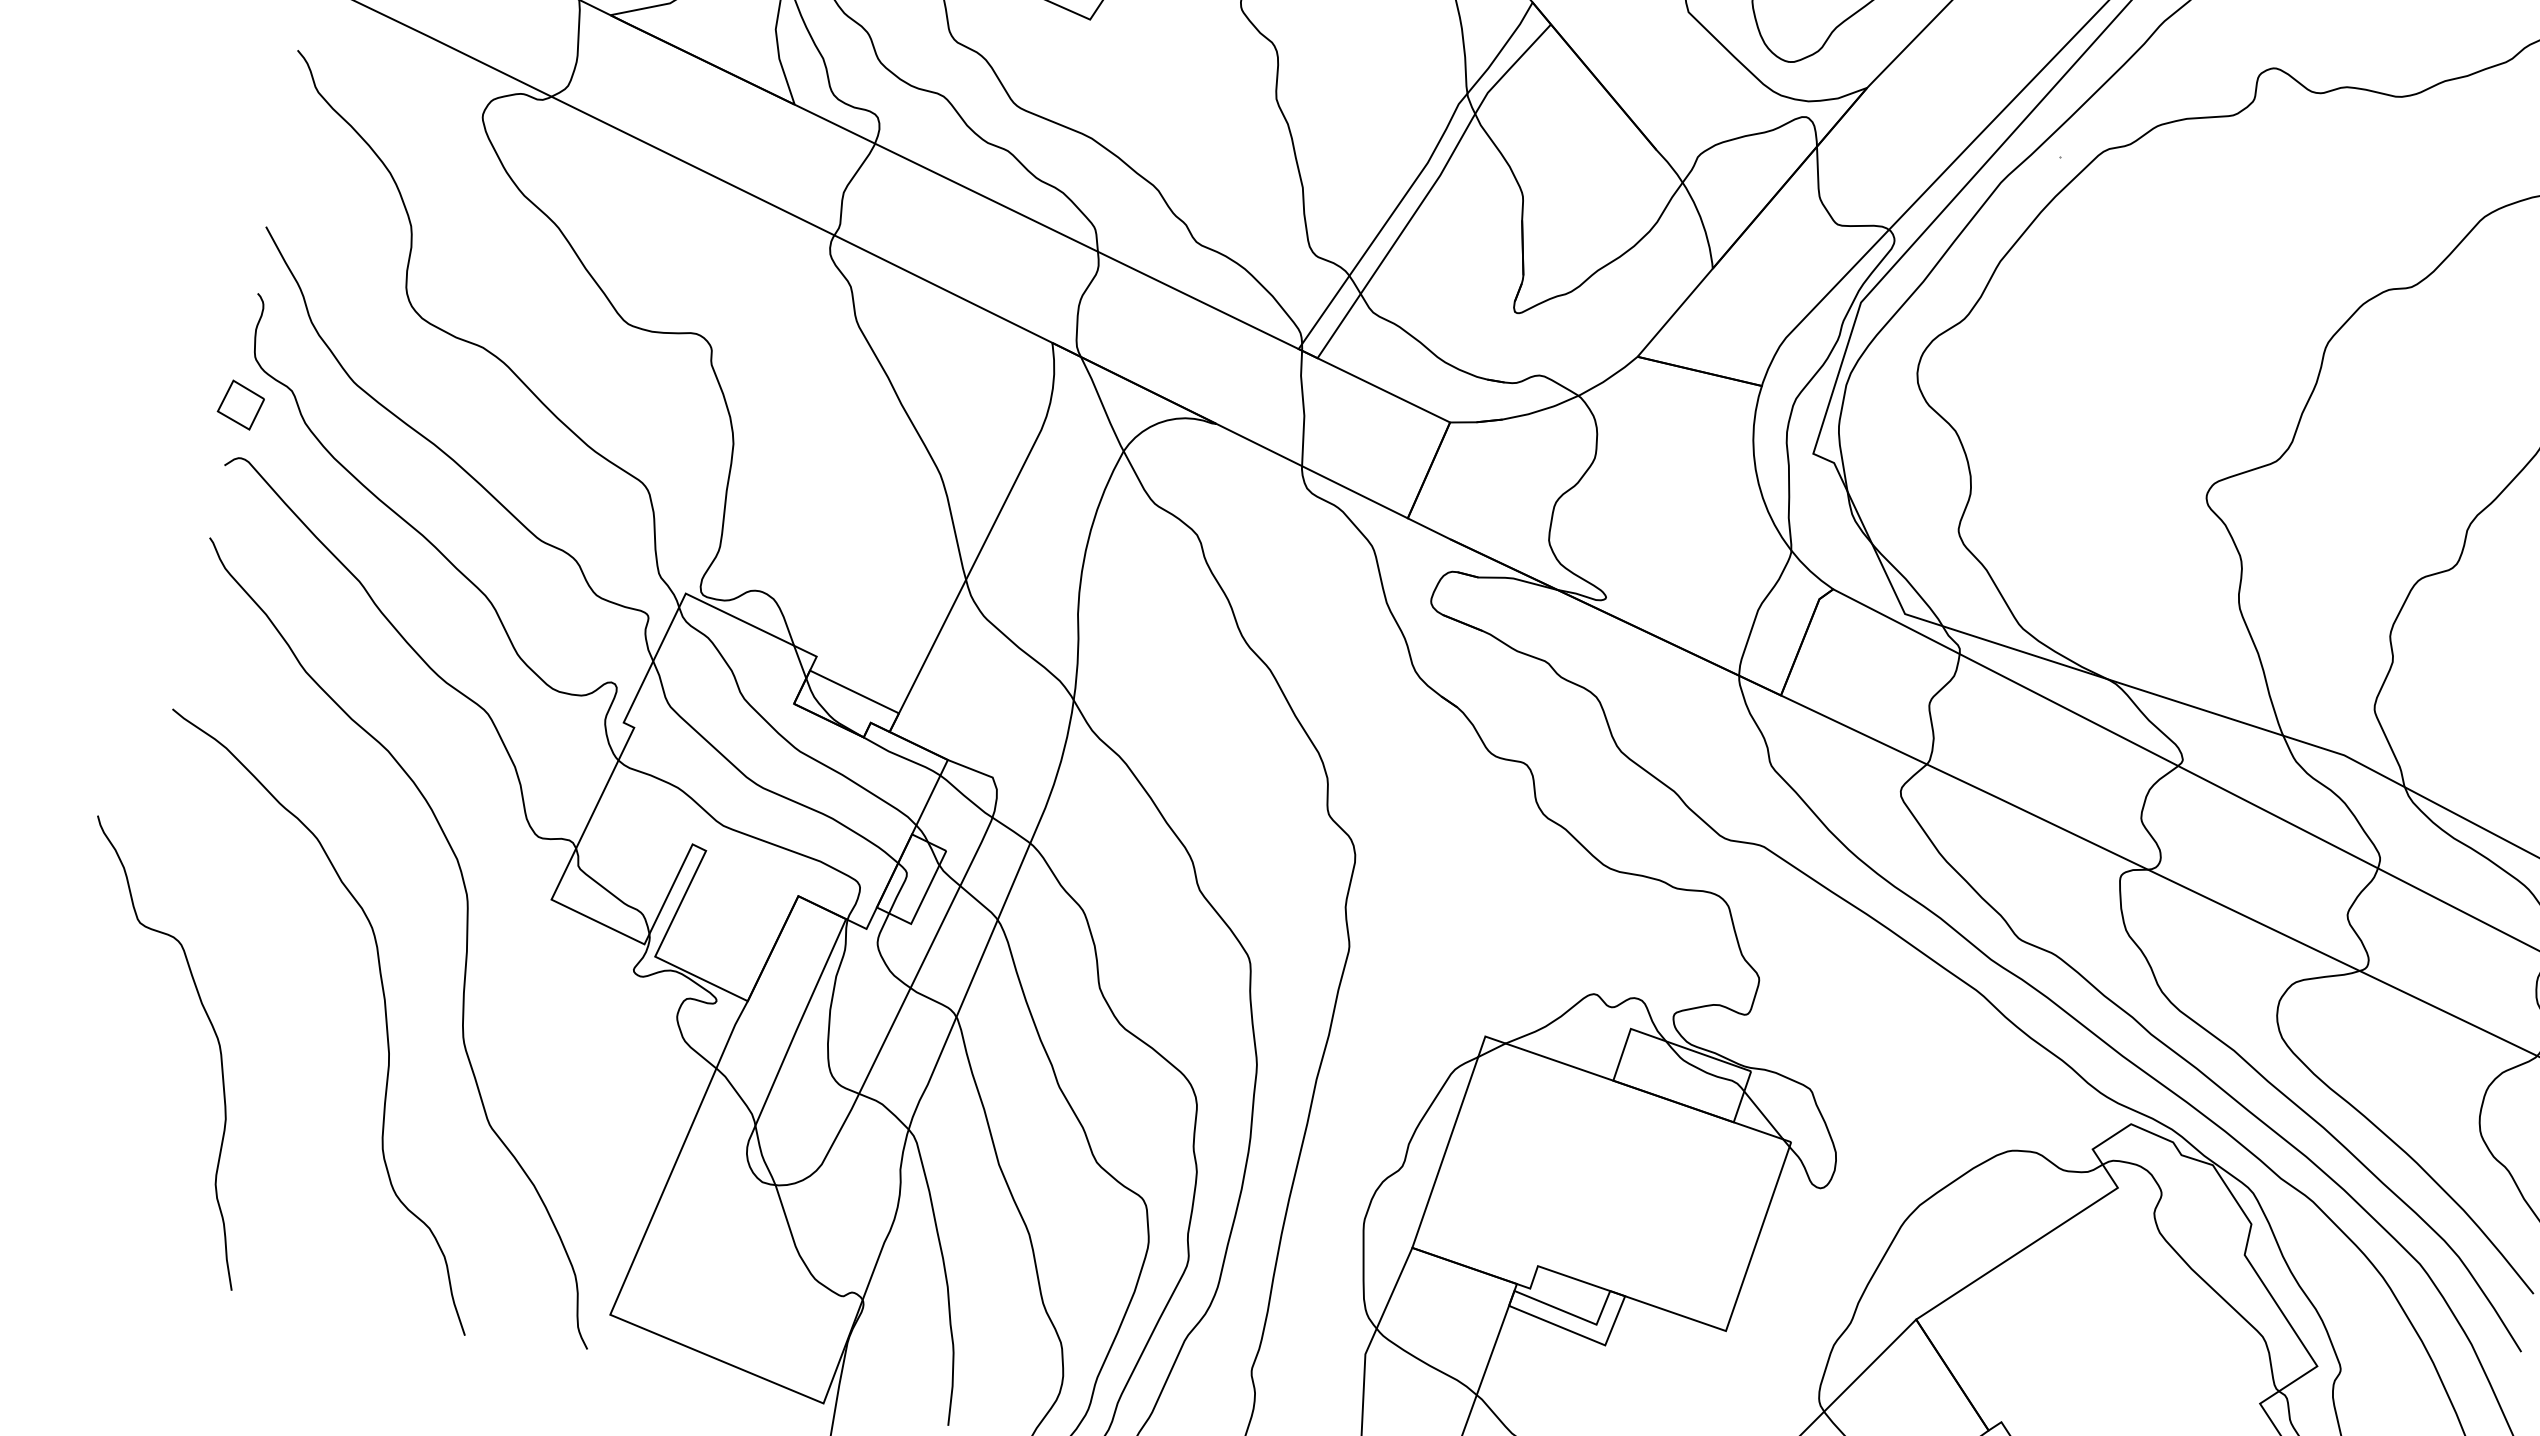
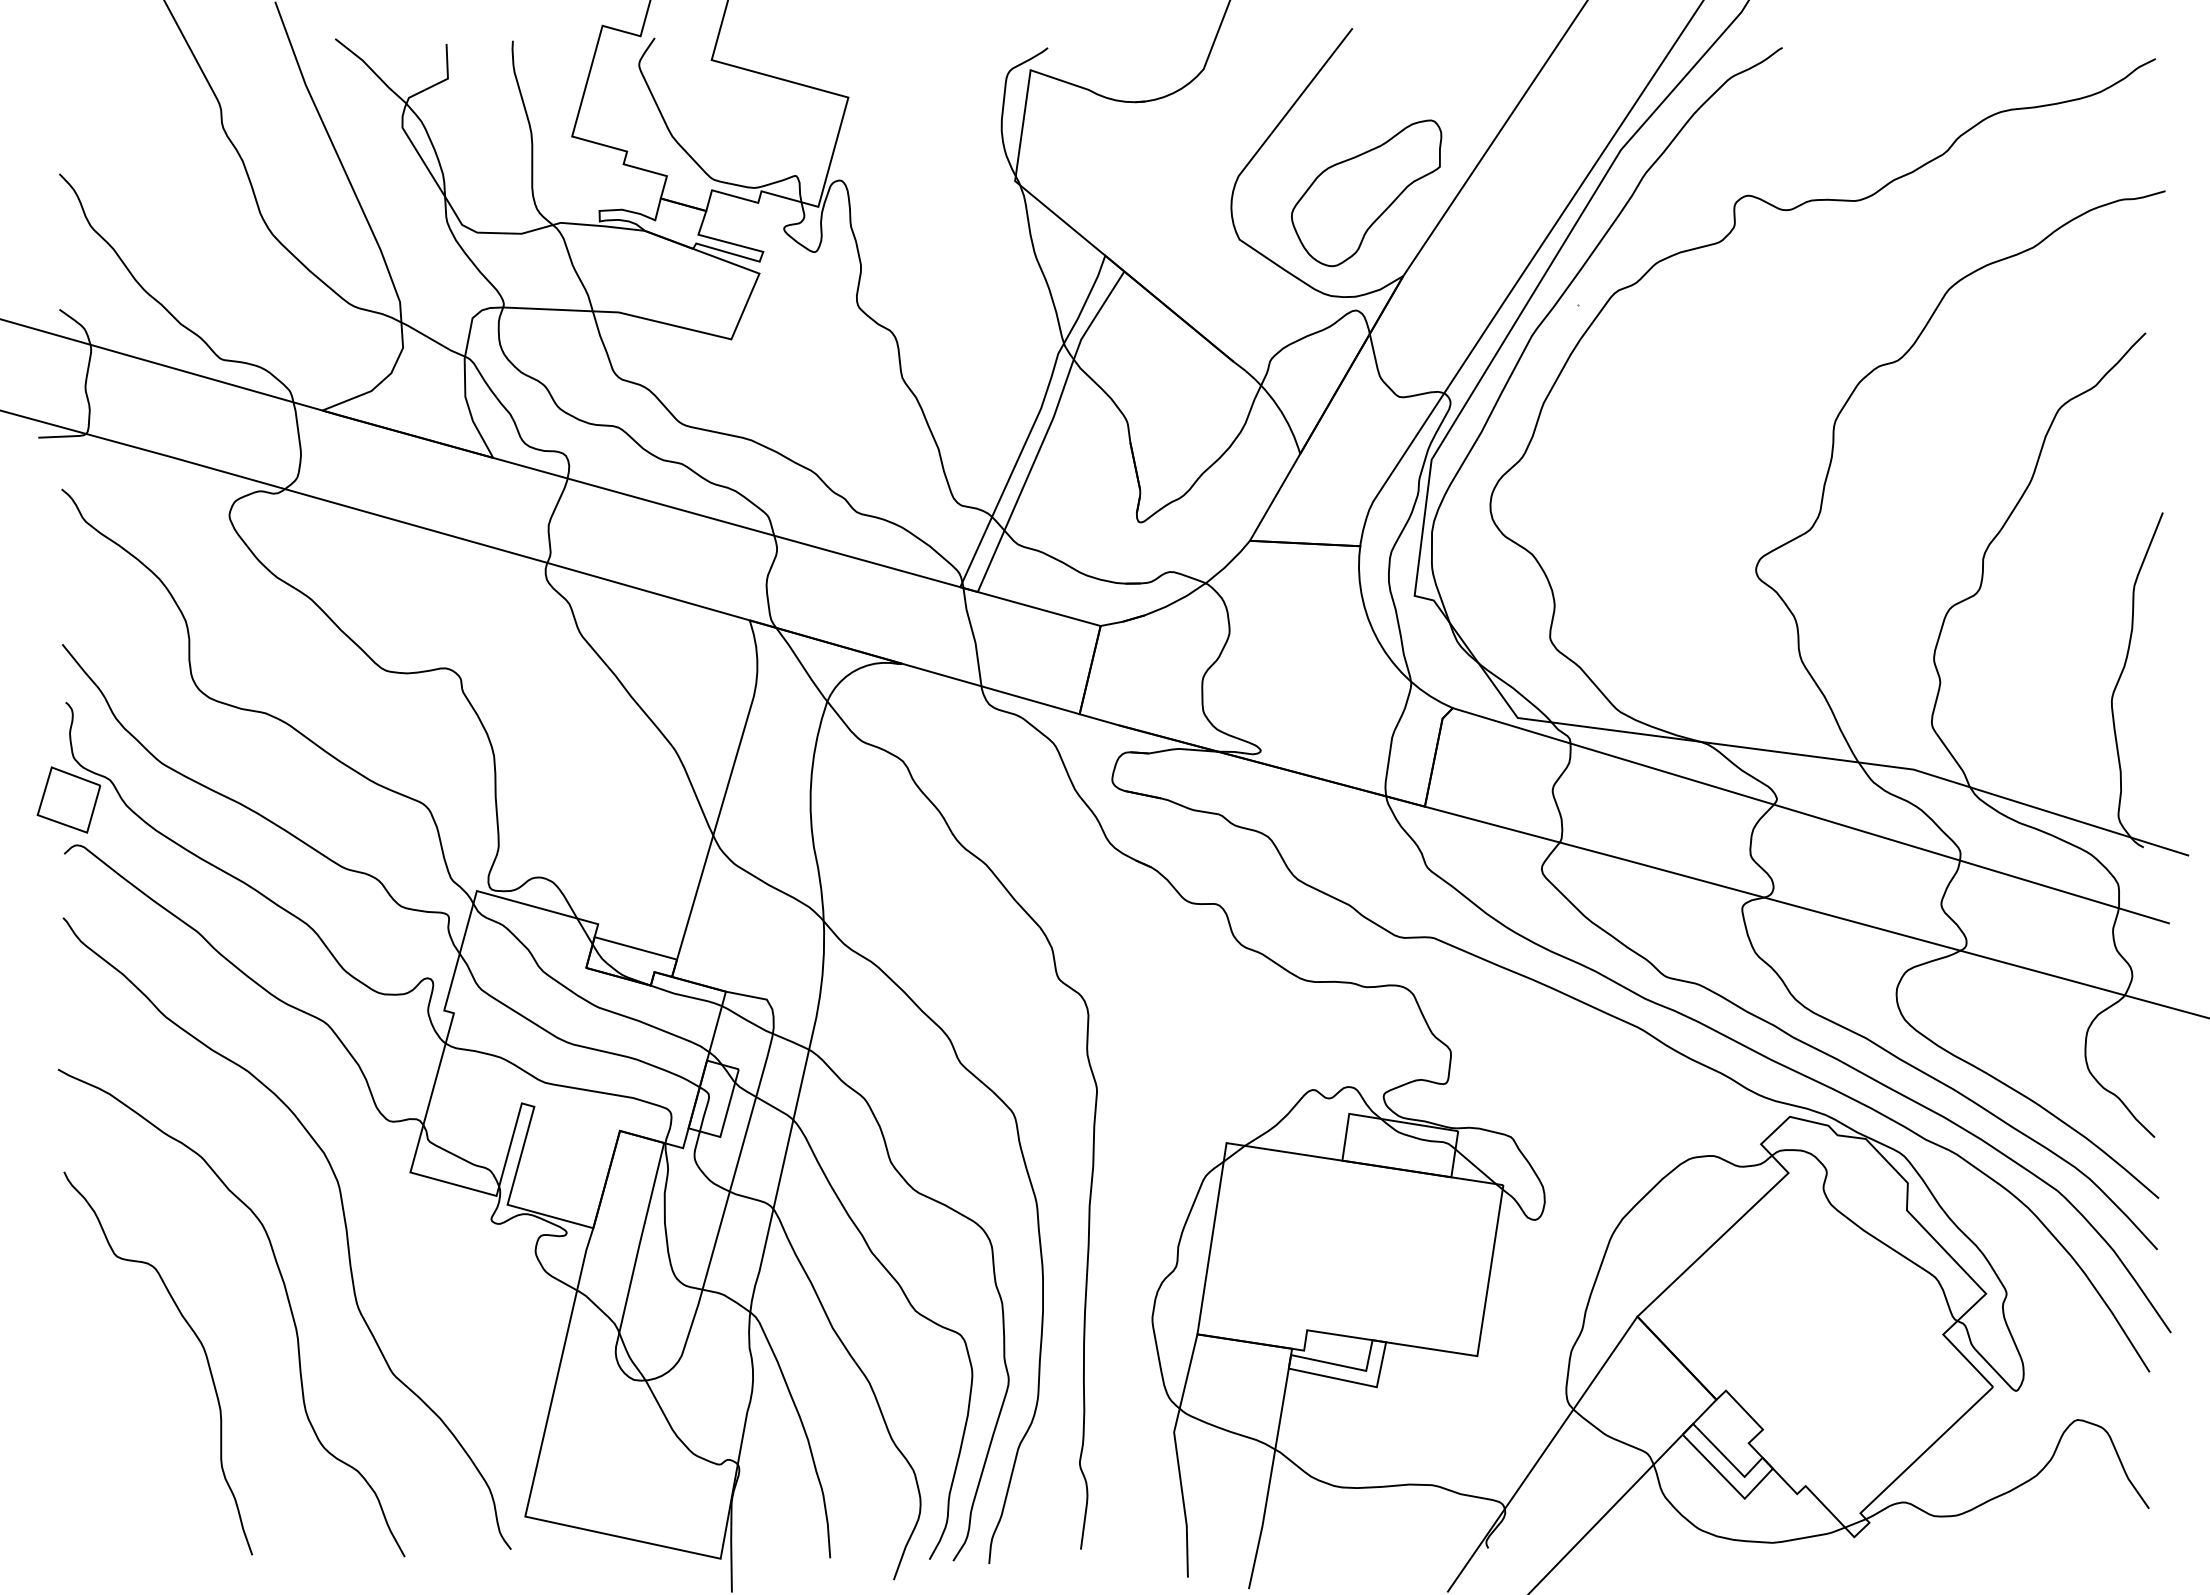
part: (240, 404) -> (68, 799), size x1.67
curve: (214, 1034) -> (197, 1339), moved

